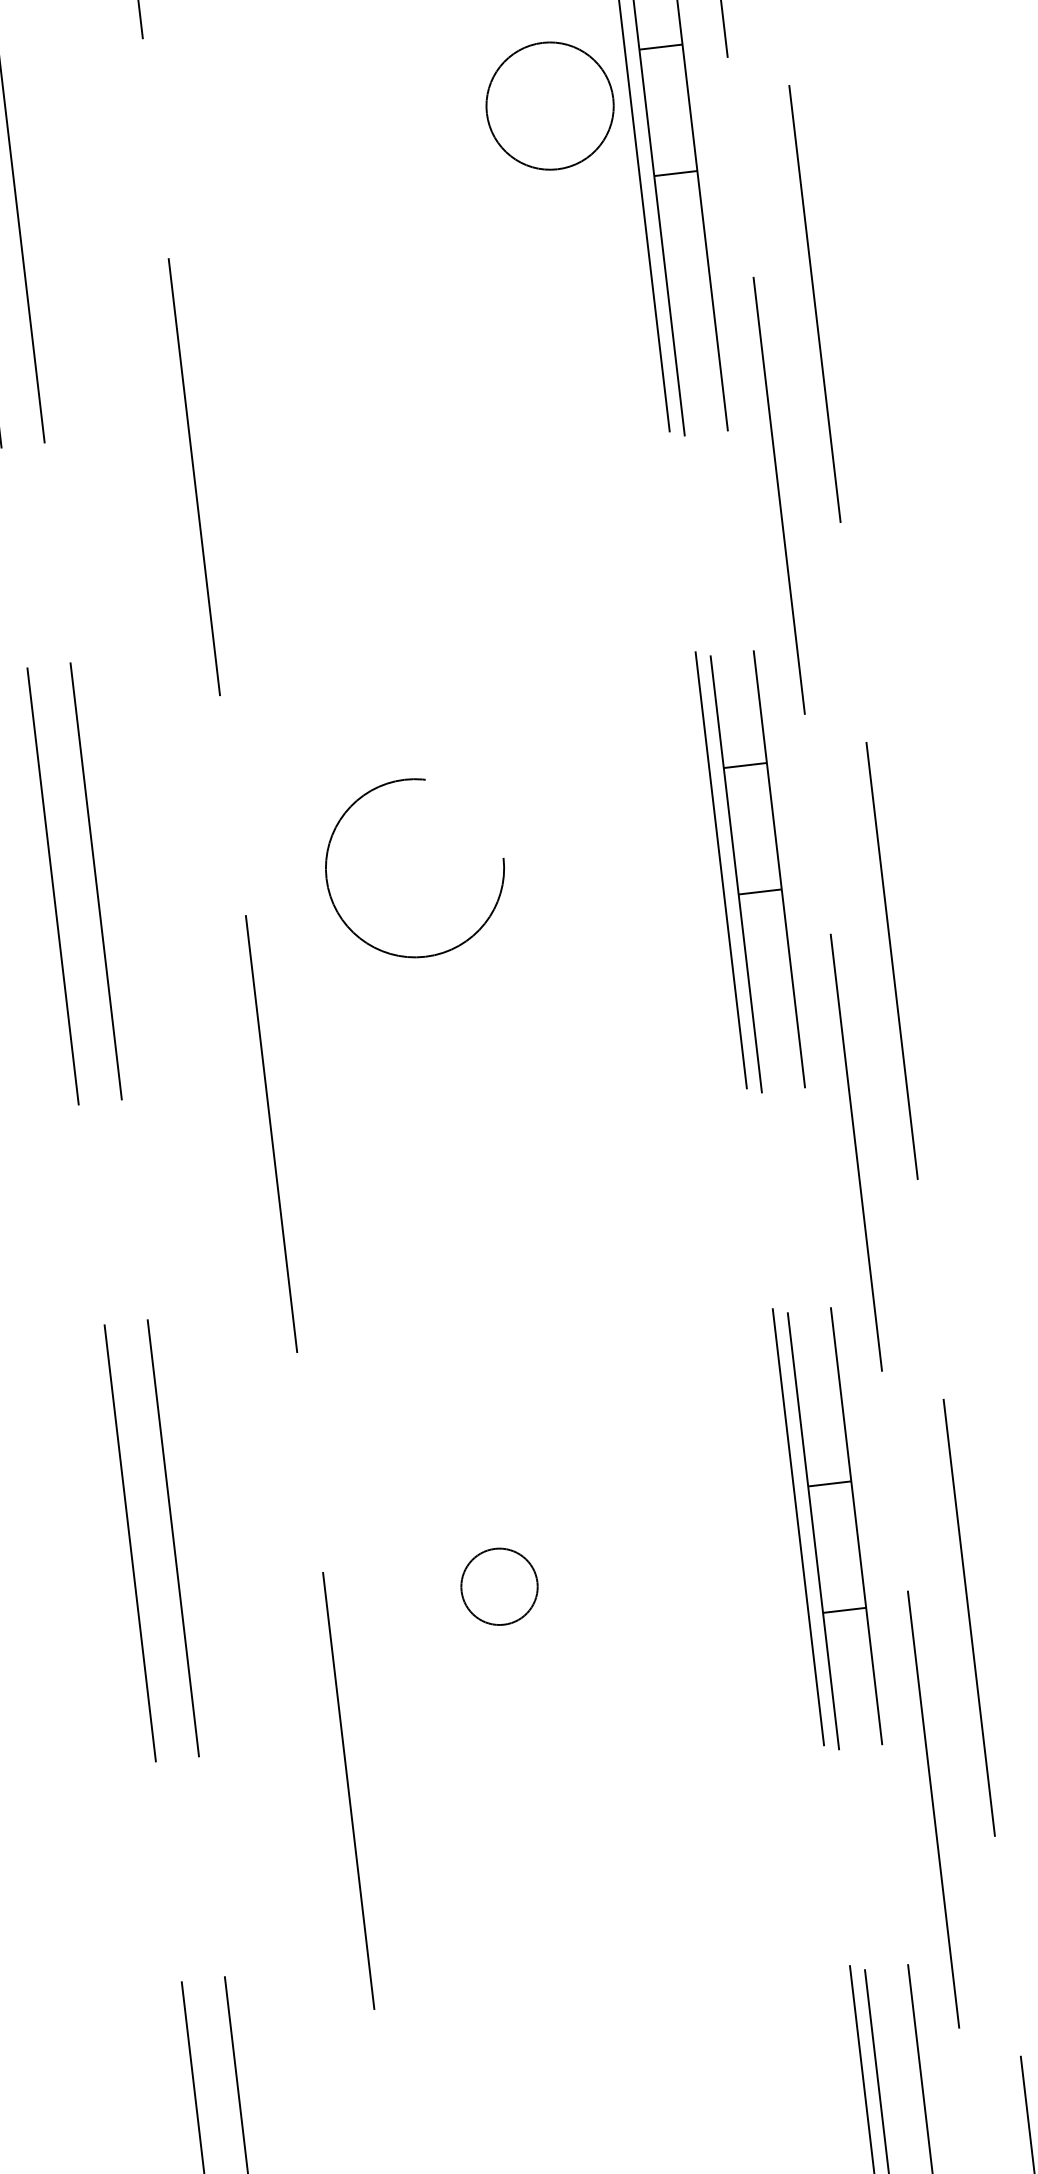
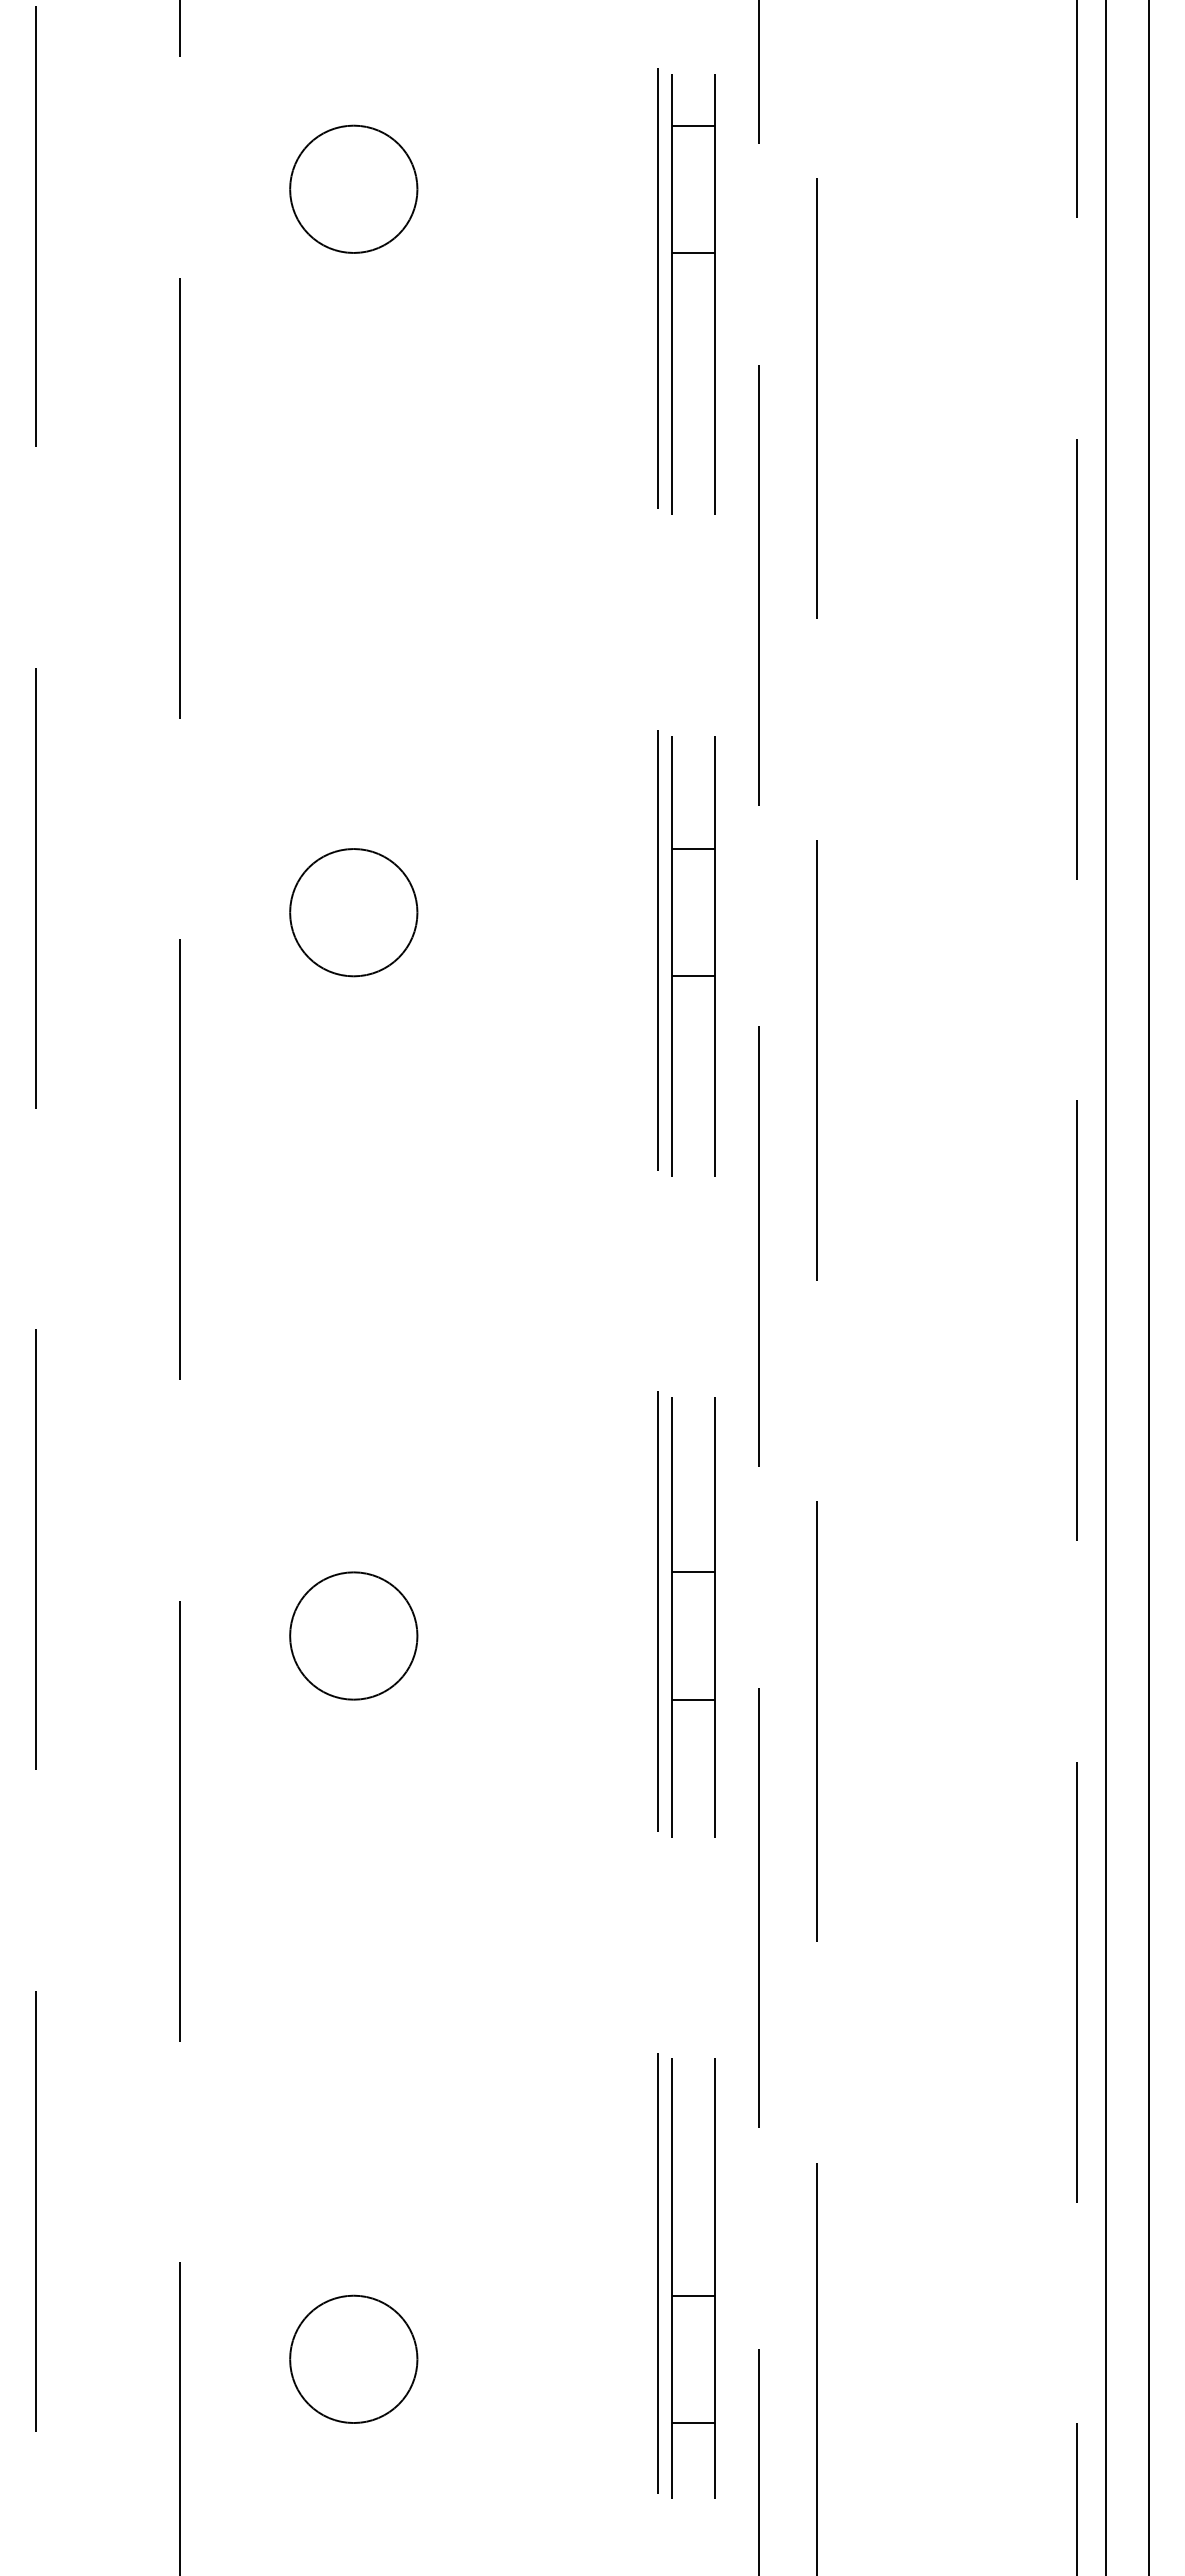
circle: (549, 105) -> (353, 188), moved
circle: (414, 868) -> (353, 912), size x0.71
circle: (499, 1586) -> (353, 1635), size x1.67

